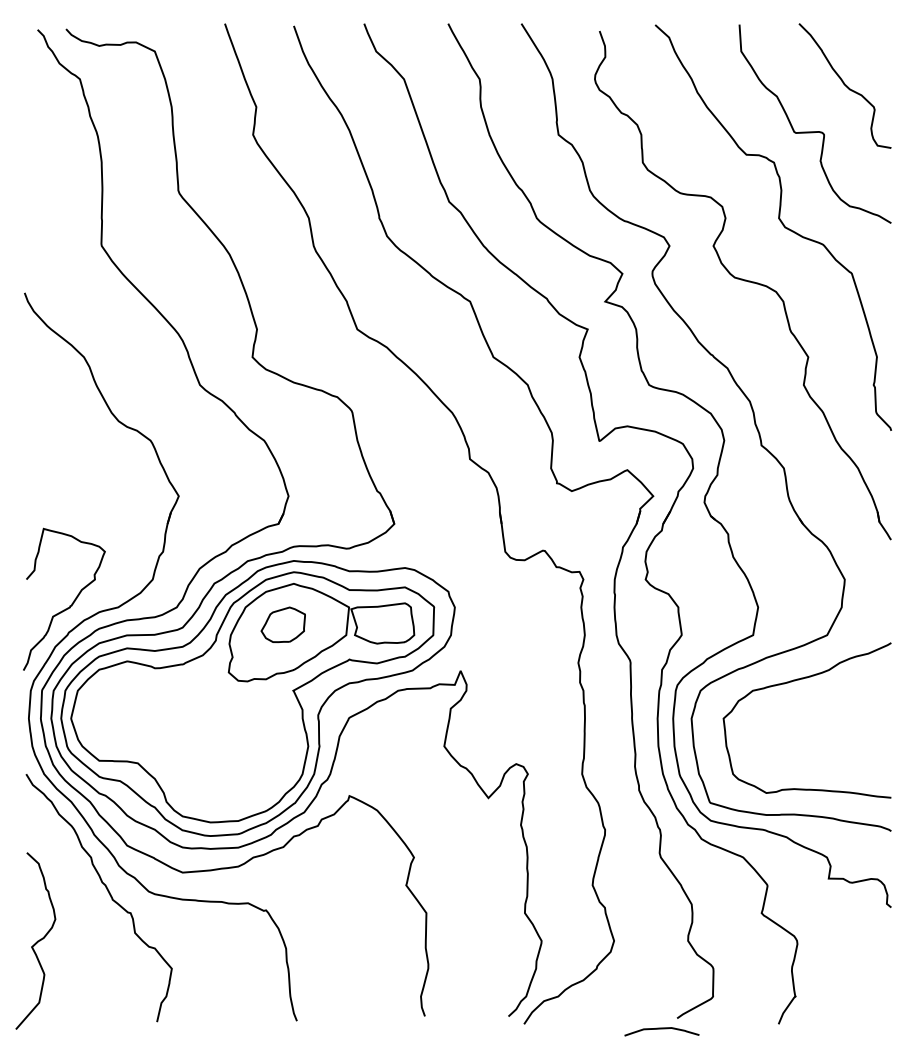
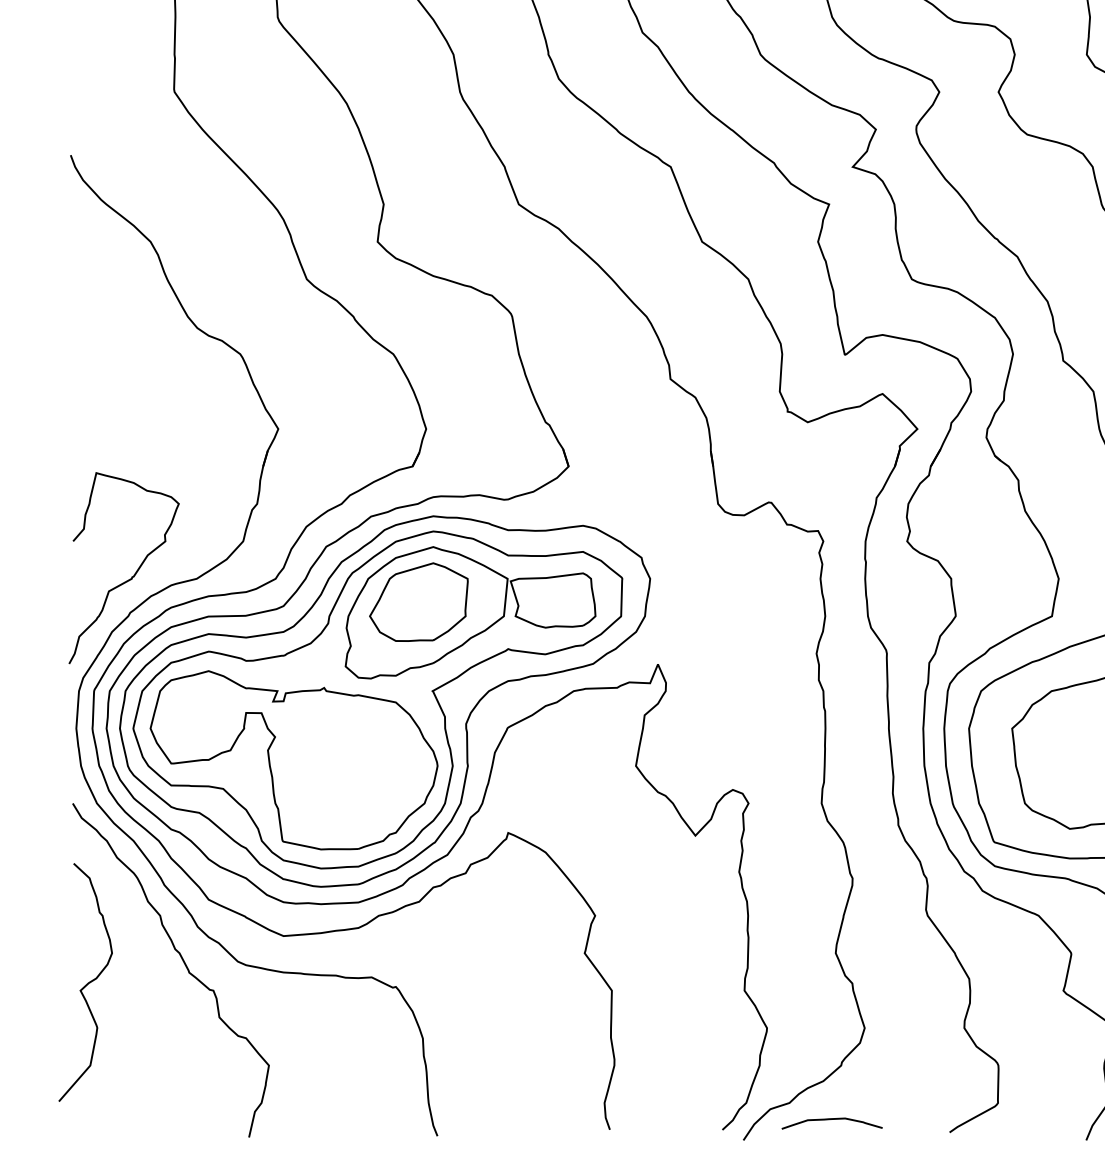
part: (283, 624) -> (419, 601), size x1.67
part: (190, 742) -> (294, 760), added
curve: (36, 941) -> (86, 983), moved
curve: (661, 1029) -> (831, 1120), moved

